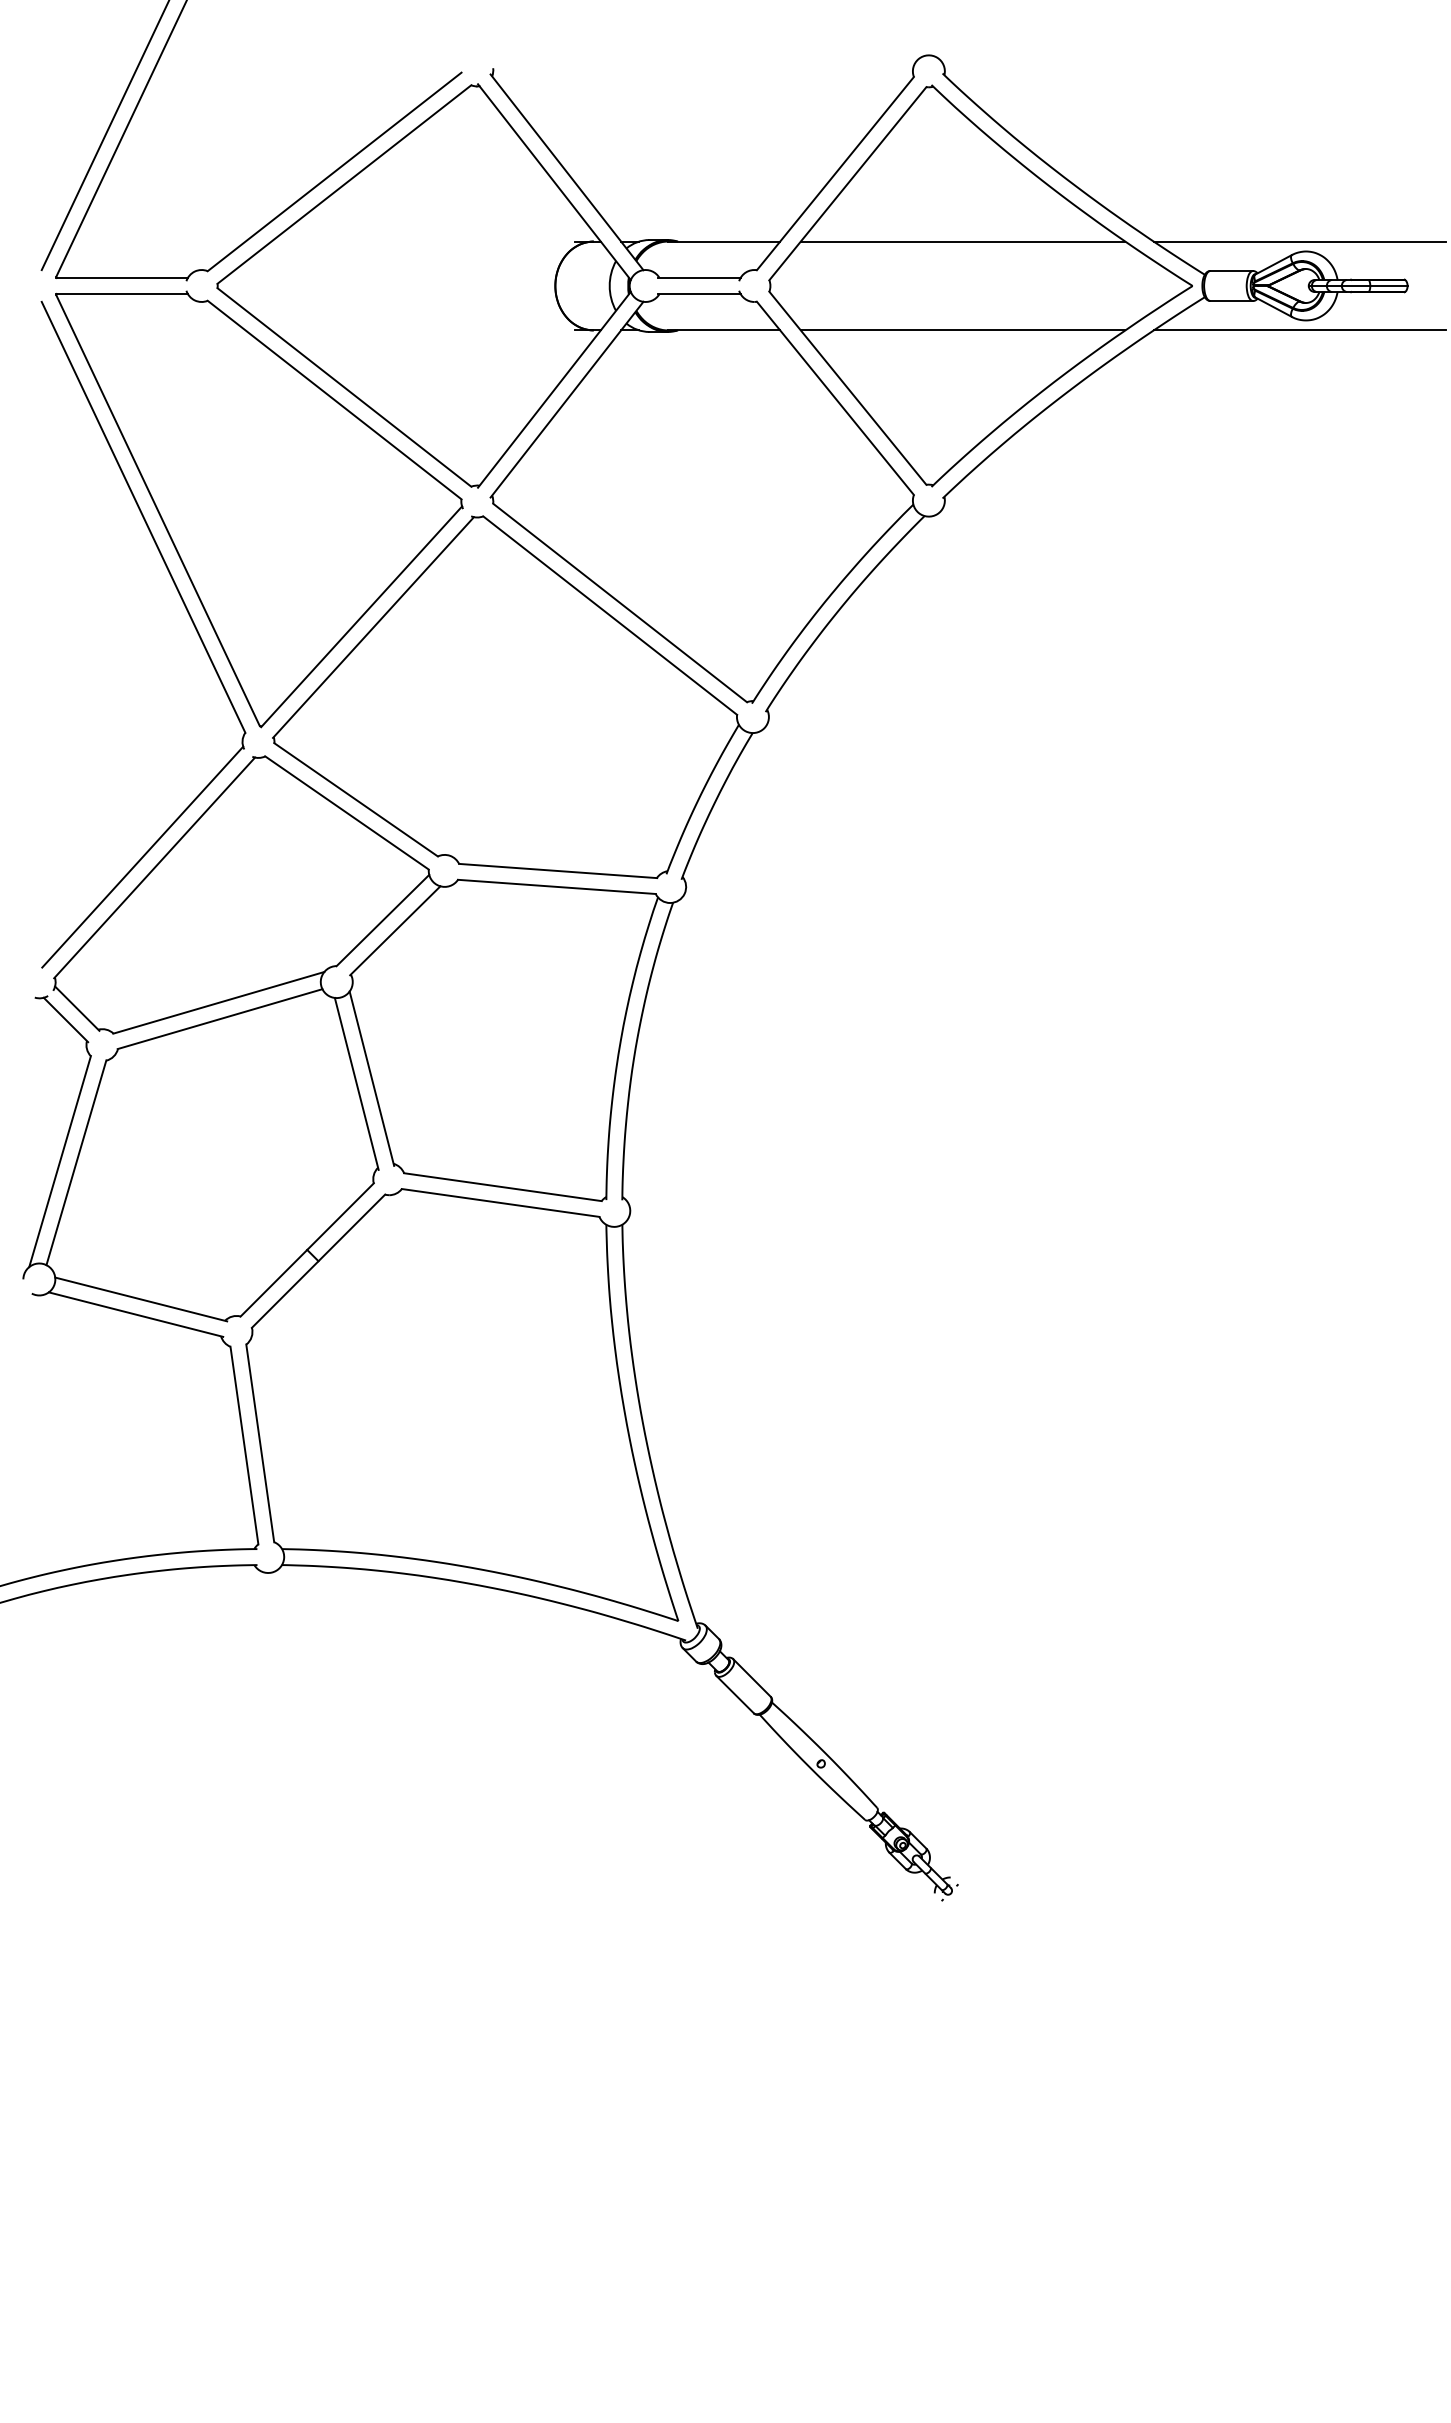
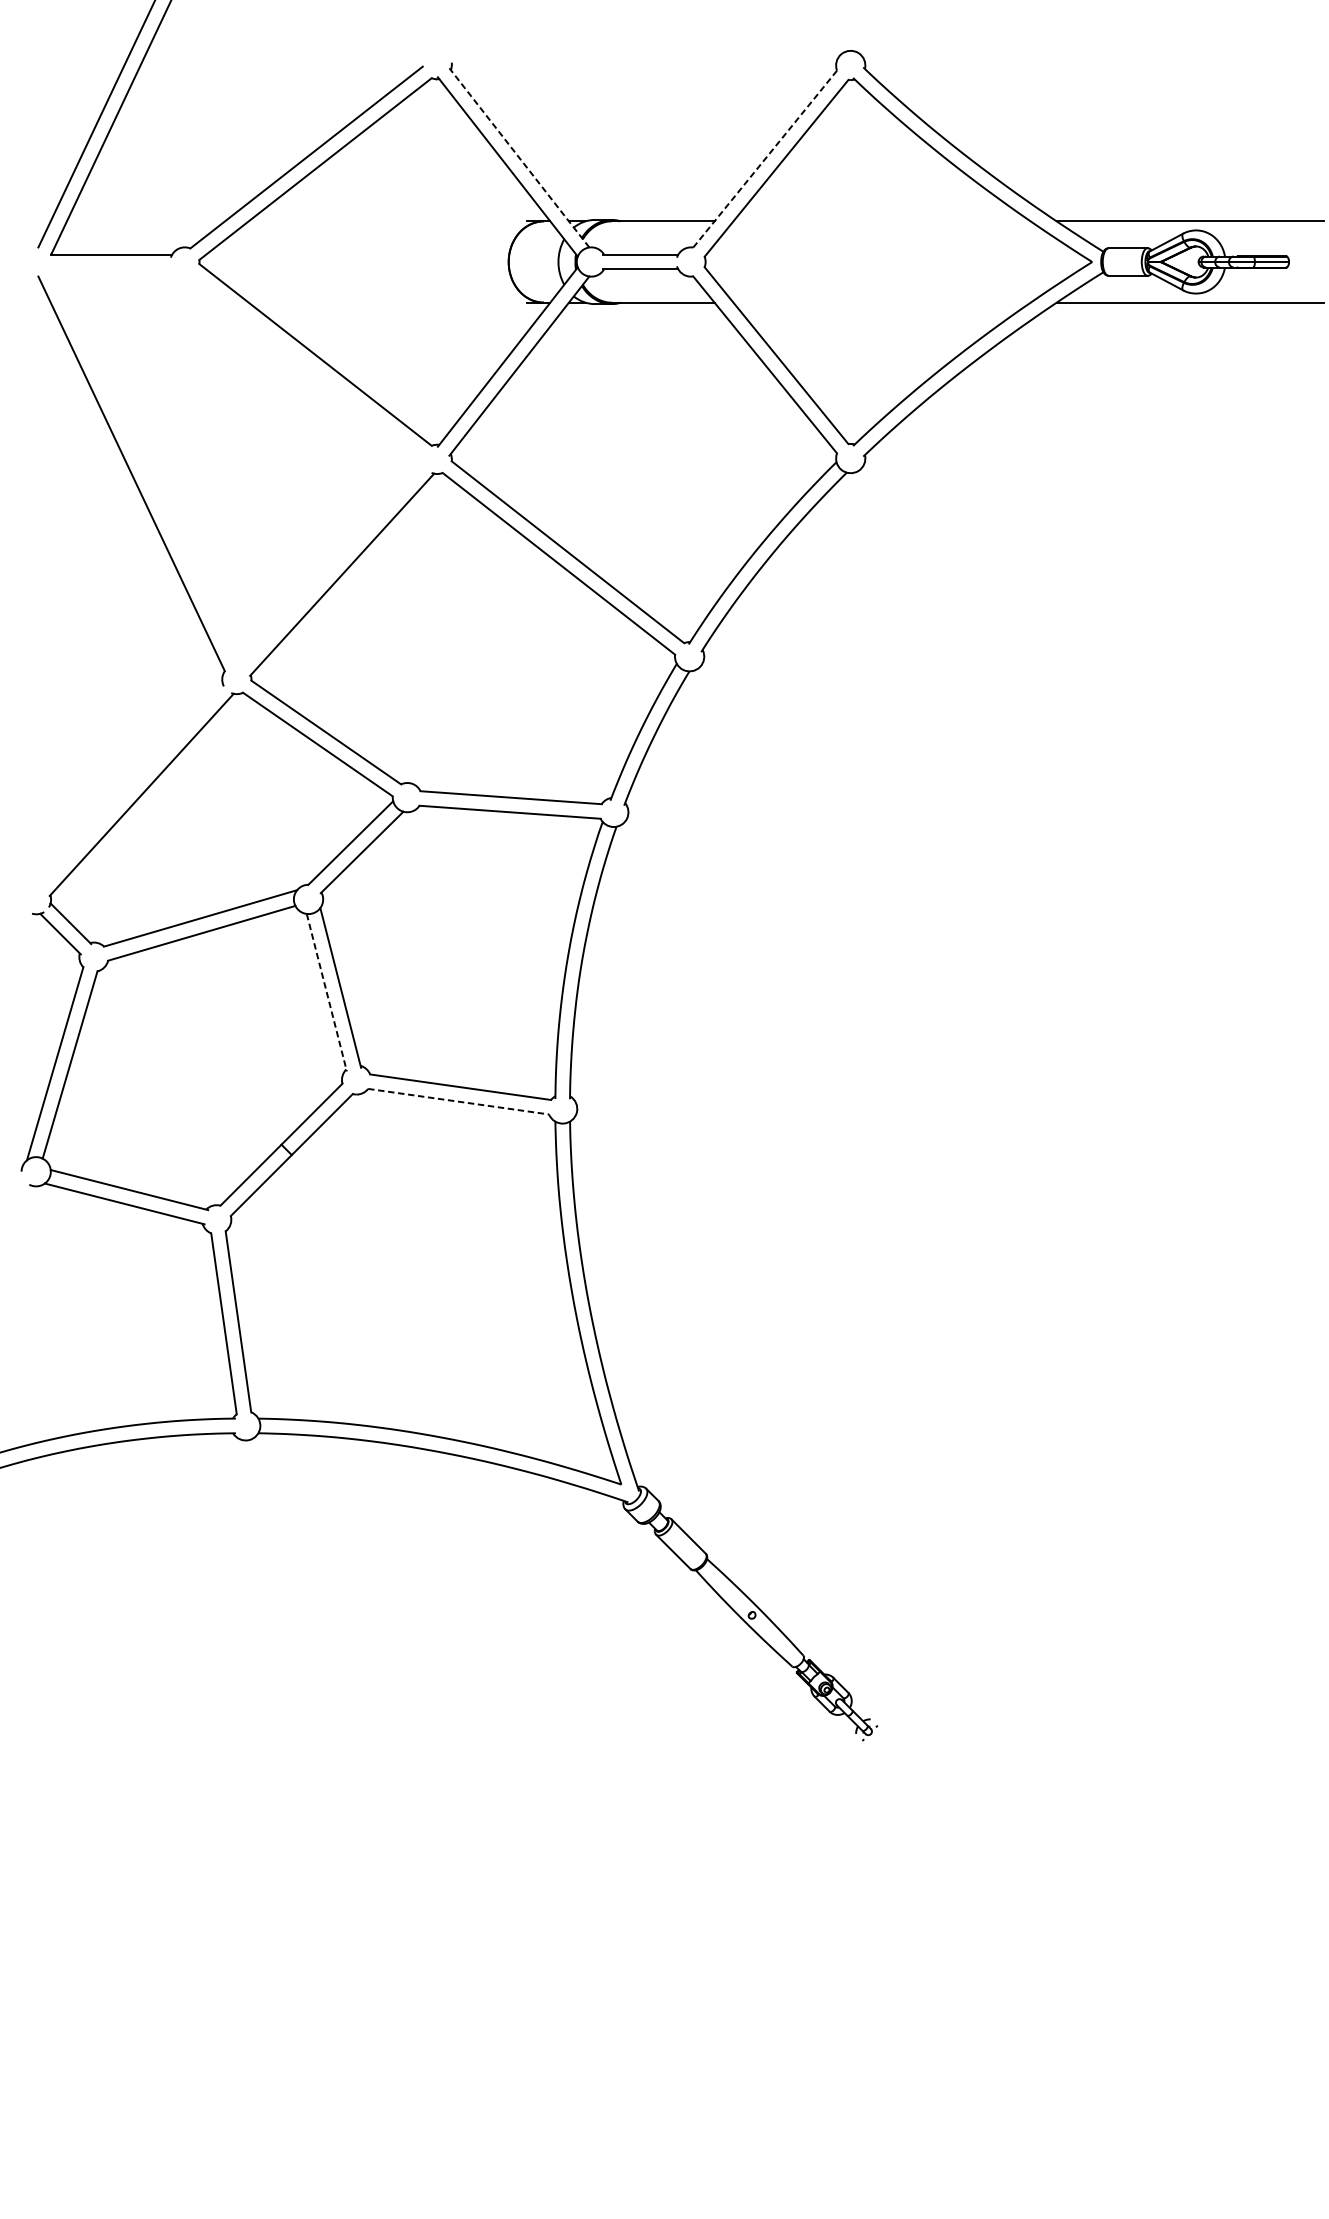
line: (566, 171) -> (518, 157), solid -> dashed
line: (835, 174) -> (765, 159), solid -> dashed
line: (962, 241) -> (881, 221), removed
line: (962, 330) -> (881, 302), removed
part: (259, 509) -> (237, 466), removed
line: (142, 856) -> (130, 784), removed
line: (356, 1083) -> (326, 992), solid -> dashed
line: (500, 1202) -> (458, 1101), solid -> dashed

